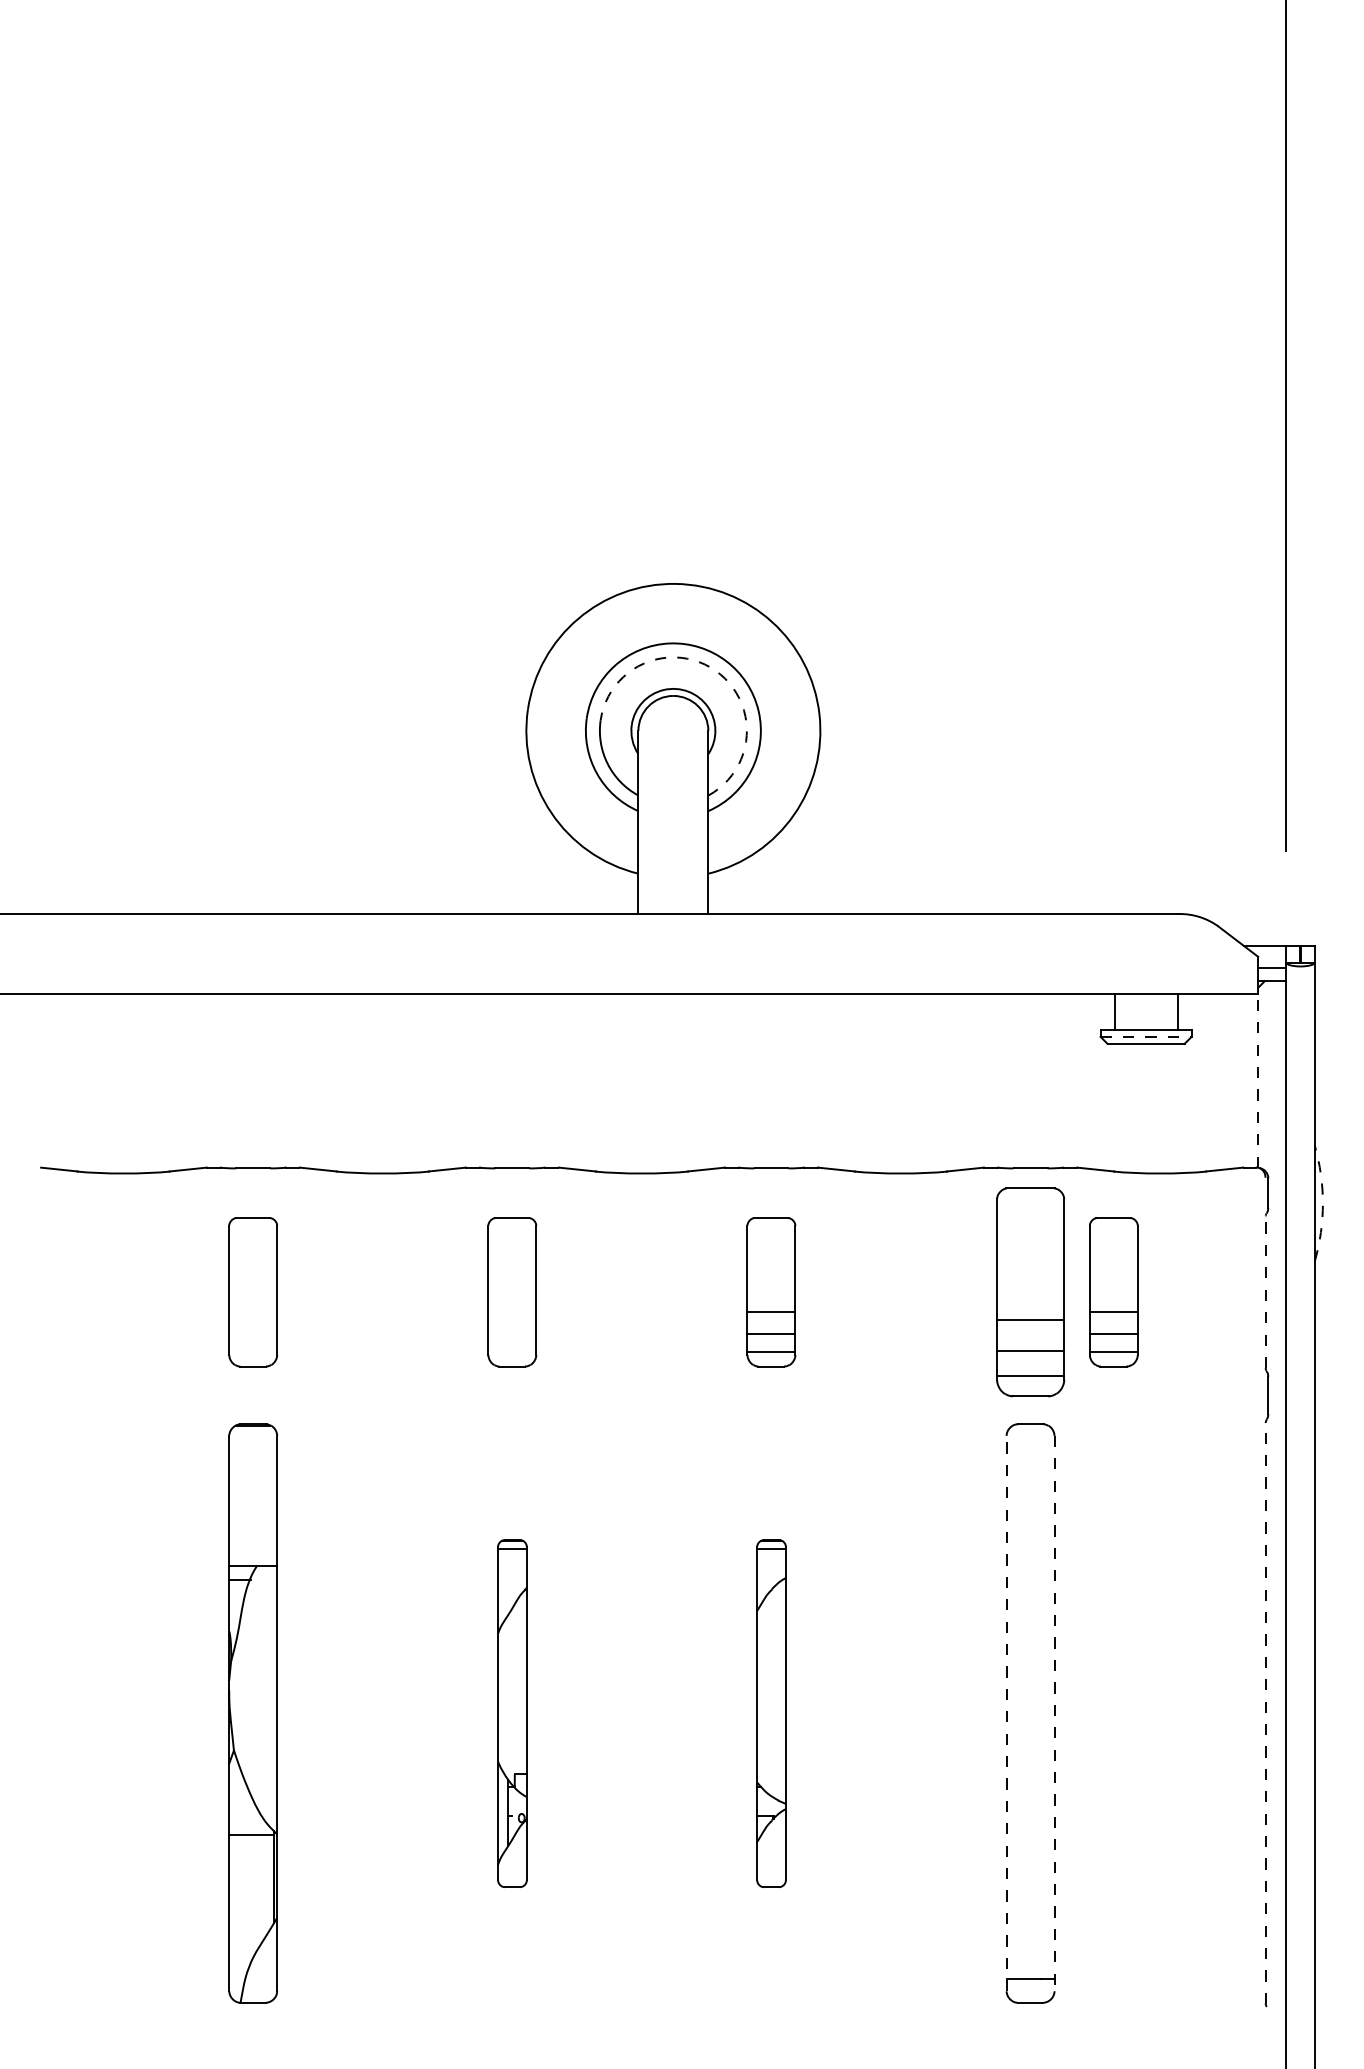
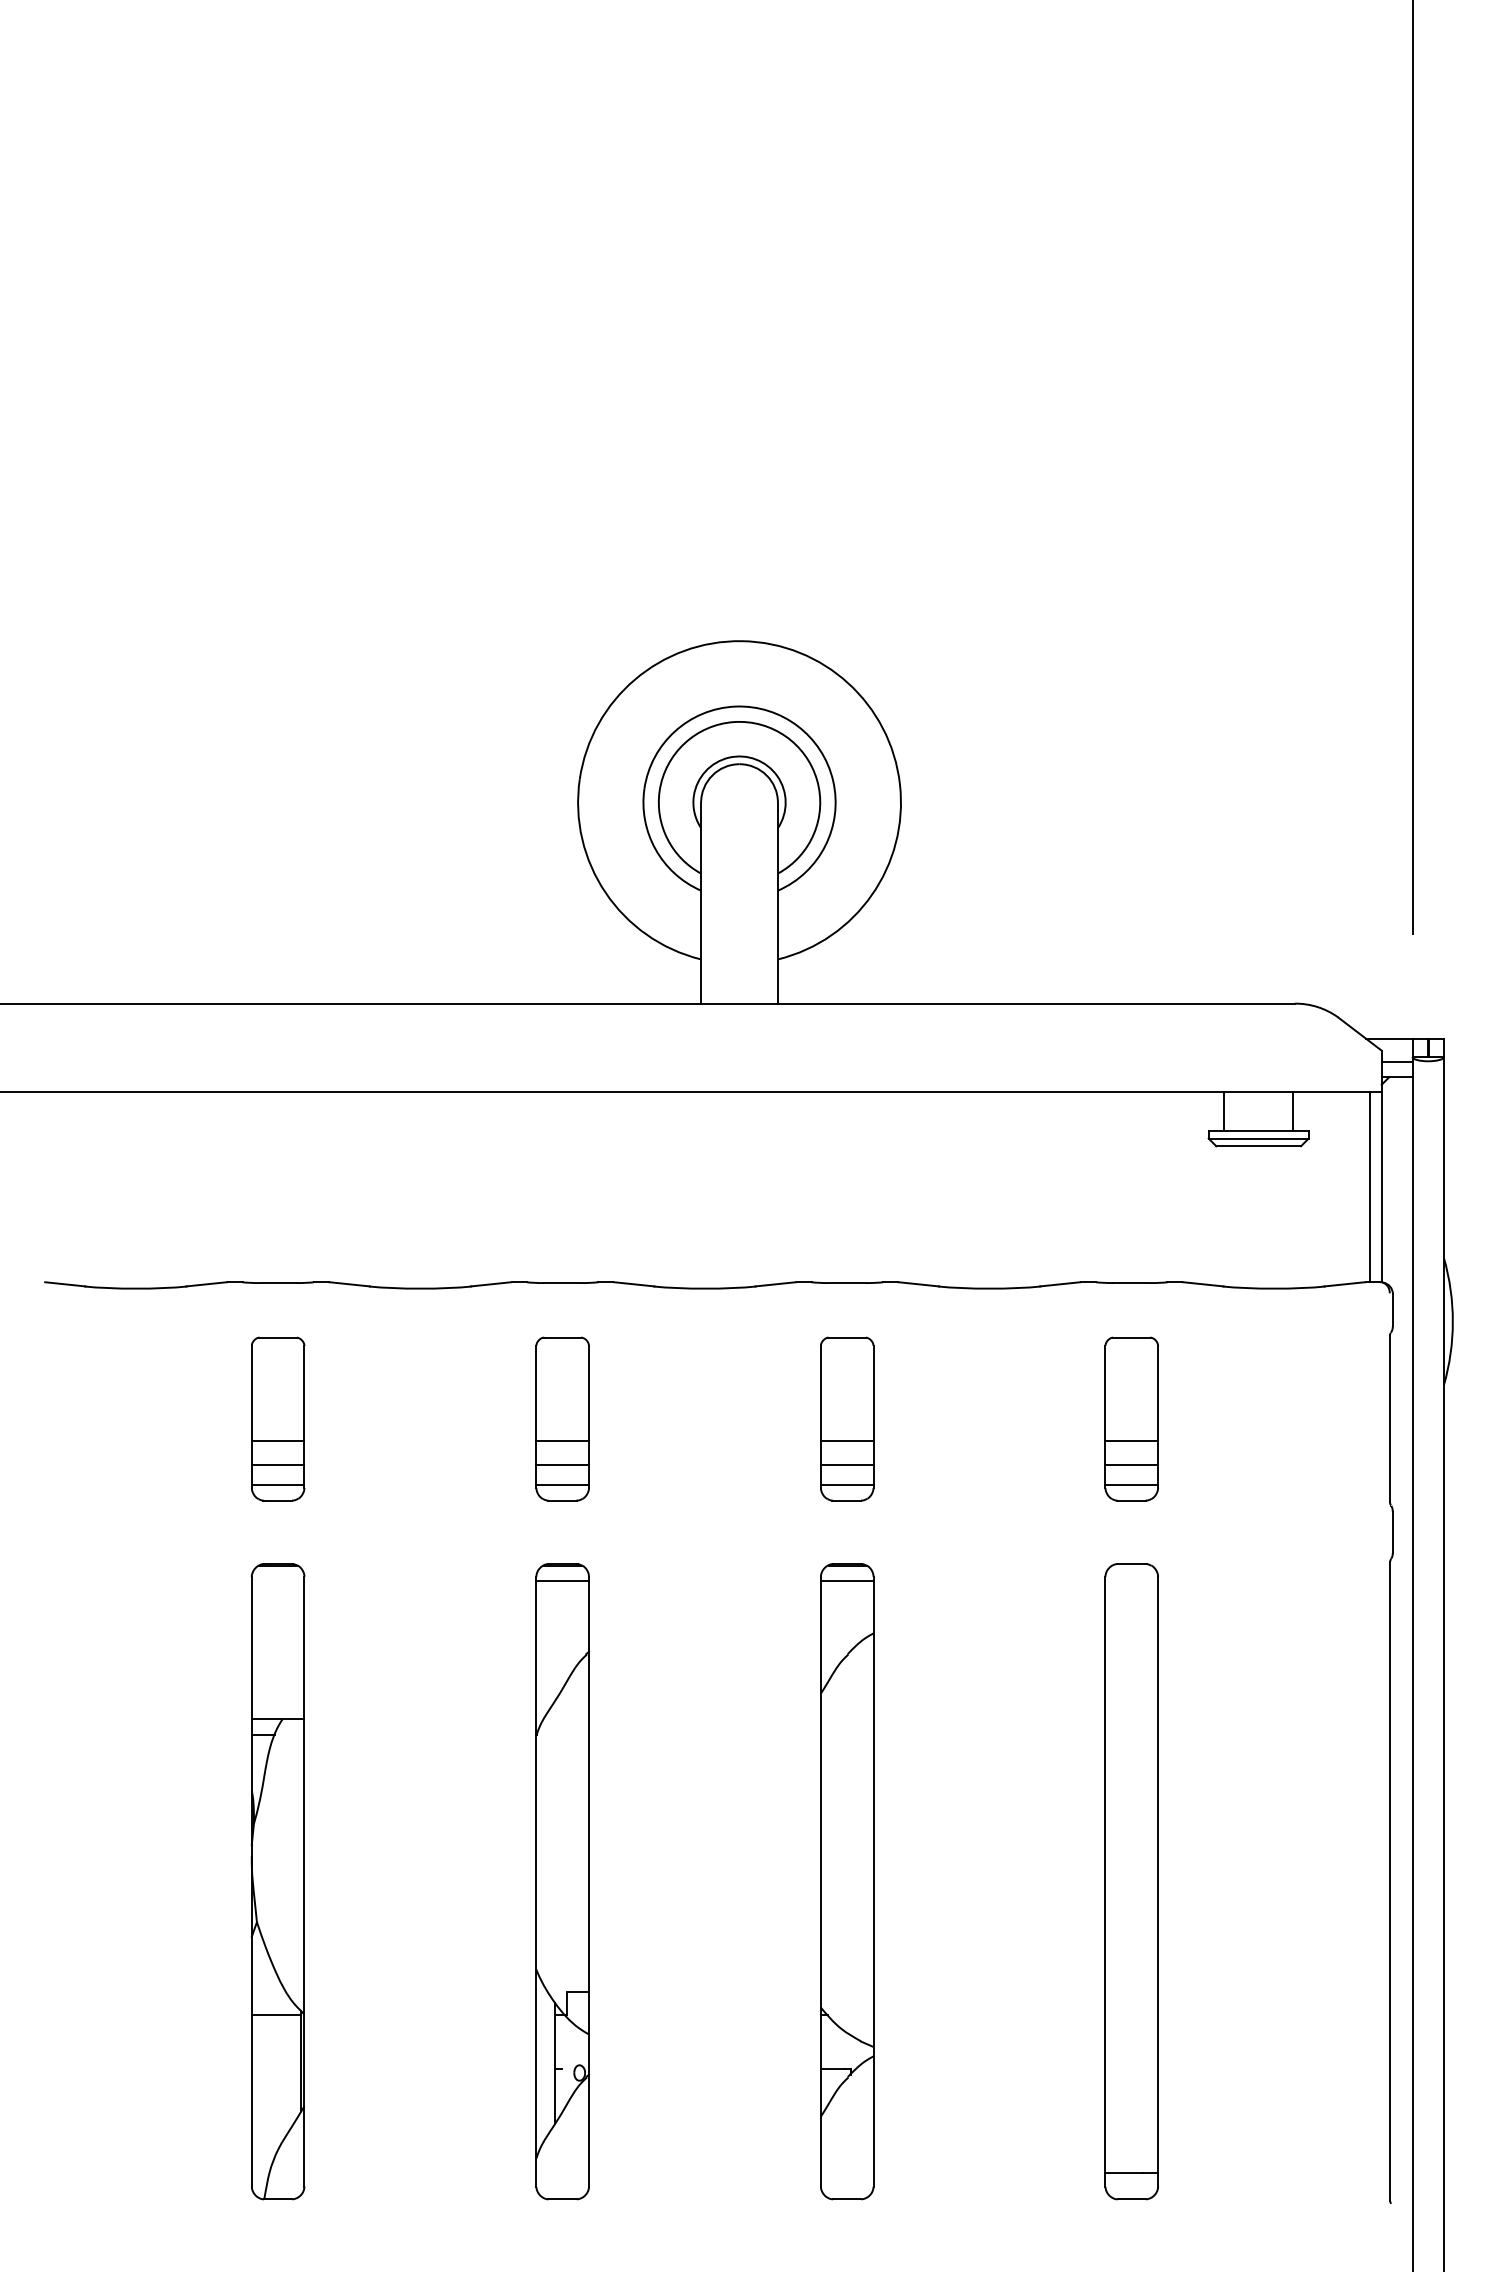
arc: (715, 670) -> (785, 736), dashed -> solid
line: (1145, 1036) -> (1258, 1138), dashed -> solid
line: (1257, 1080) -> (1381, 1186), dashed -> solid
line: (1247, 1081) -> (1370, 1187), added
arc: (1322, 1203) -> (1452, 1321), dashed -> solid
part: (1030, 1291) -> (1131, 1418), size x0.71
part: (1114, 1291) -> (1223, 1418), removed
line: (1265, 1291) -> (1389, 1418), dashed -> solid
line: (252, 1312) -> (277, 1441), added
line: (512, 1312) -> (562, 1441), added
line: (252, 1333) -> (277, 1464), added
line: (512, 1333) -> (562, 1464), added
line: (252, 1351) -> (277, 1484), added
line: (512, 1351) -> (562, 1484), added
part: (512, 1713) -> (562, 1881), size x1.67
part: (771, 1713) -> (847, 1881), size x1.67
line: (1006, 1713) -> (1105, 1881), dashed -> solid
line: (1054, 1713) -> (1158, 1881), dashed -> solid
line: (1265, 1713) -> (1389, 1881), dashed -> solid

